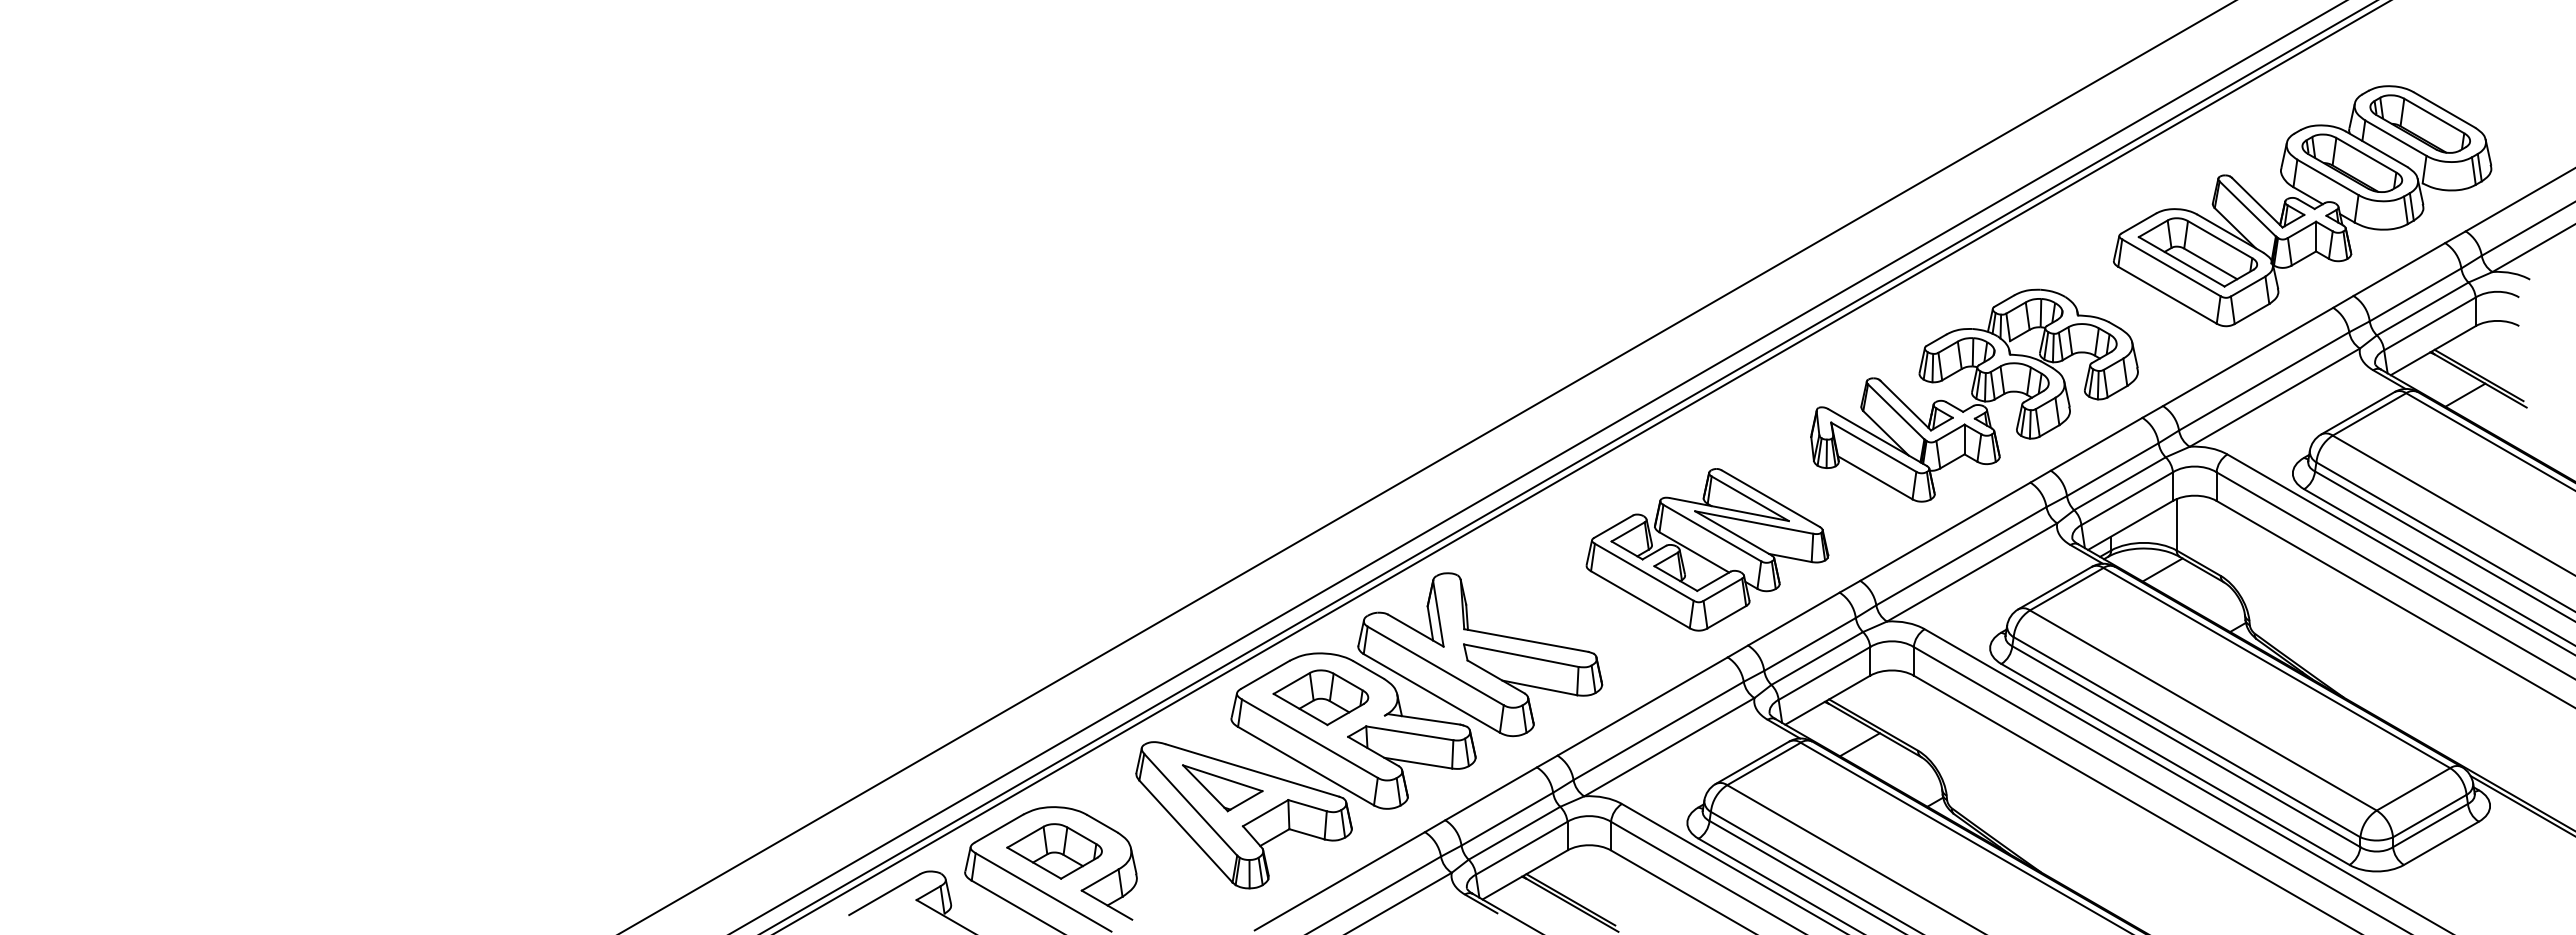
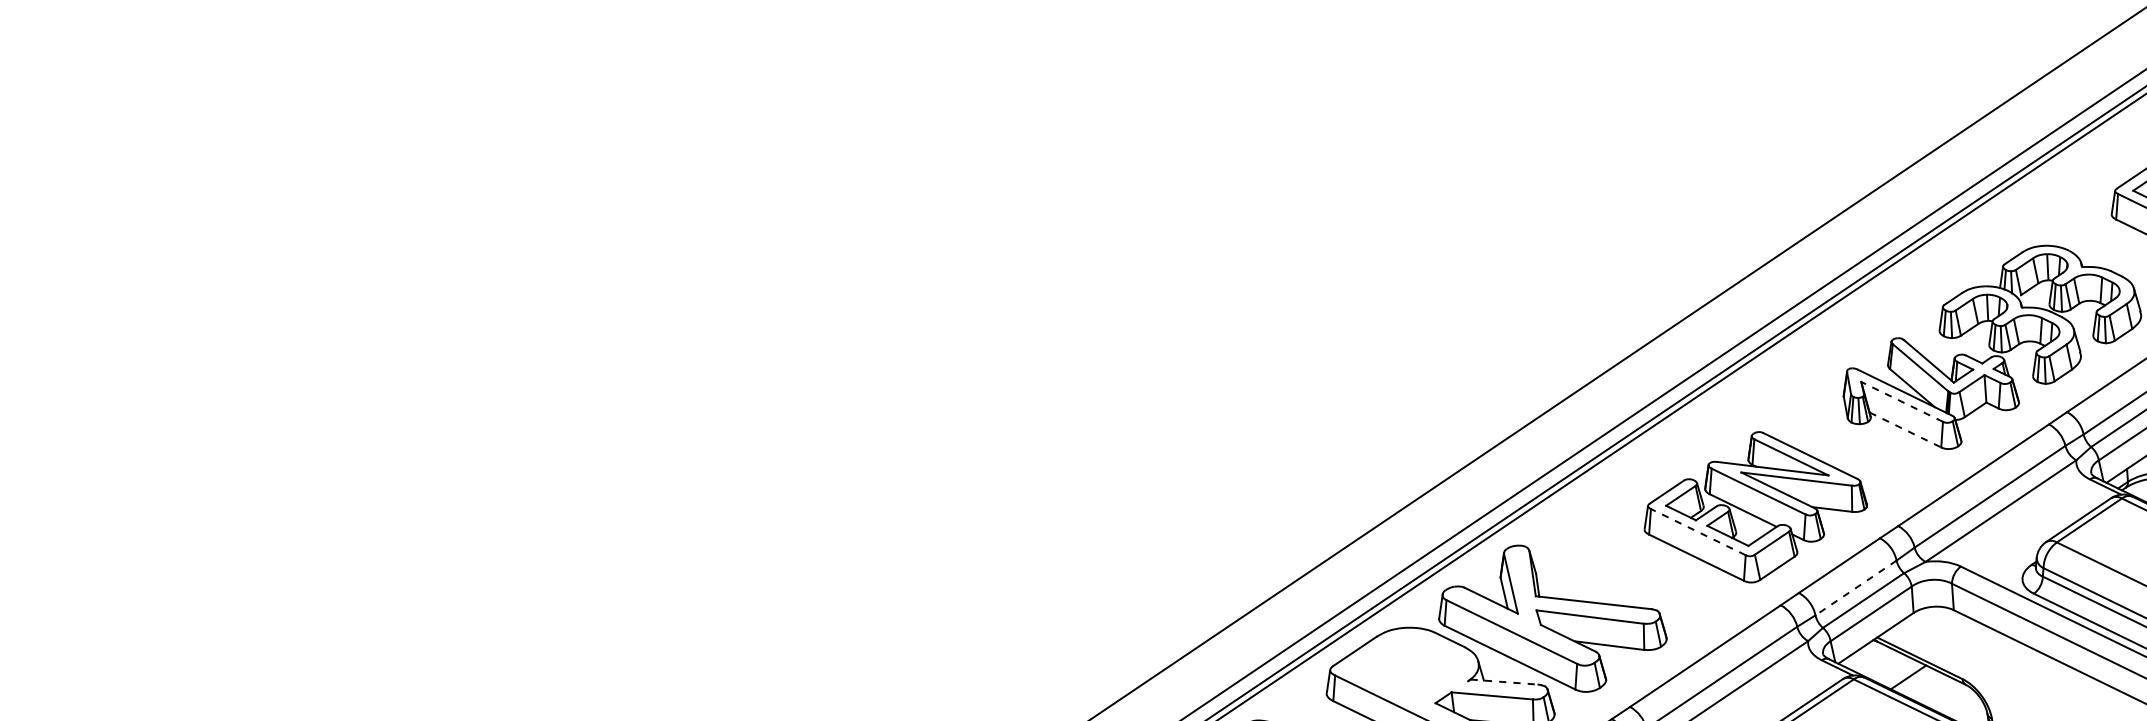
line: (1873, 447) -> (1901, 402), solid -> dashed
line: (1875, 478) -> (1905, 430), solid -> dashed
line: (1644, 572) -> (1698, 532), solid -> dashed
line: (1810, 644) -> (1856, 588), solid -> dashed
part: (1320, 697) -> (1407, 668), removed
line: (1424, 719) -> (1504, 682), solid -> dashed

